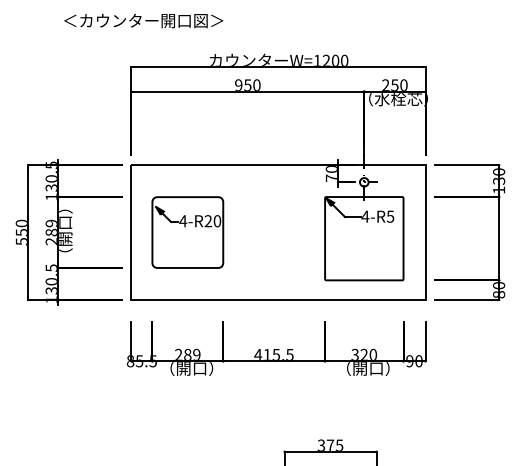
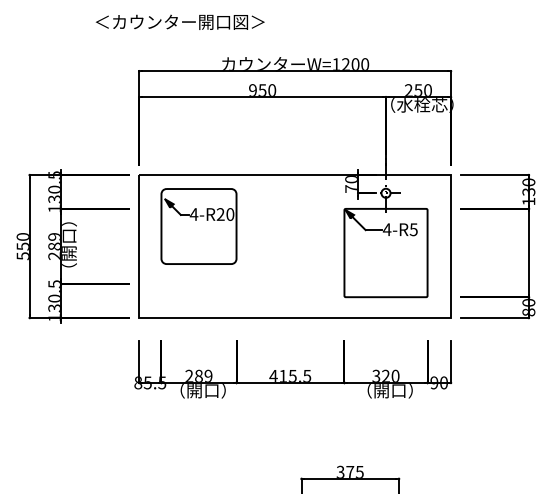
text: (143, 20) -> (179, 21), moved
part: (187, 232) -> (198, 226), moved

